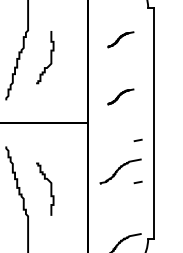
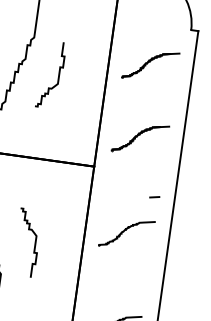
part: (120, 39) -> (150, 65), size x1.67
part: (120, 96) -> (140, 138), size x1.67
line: (137, 182) -> (146, 250), removed

